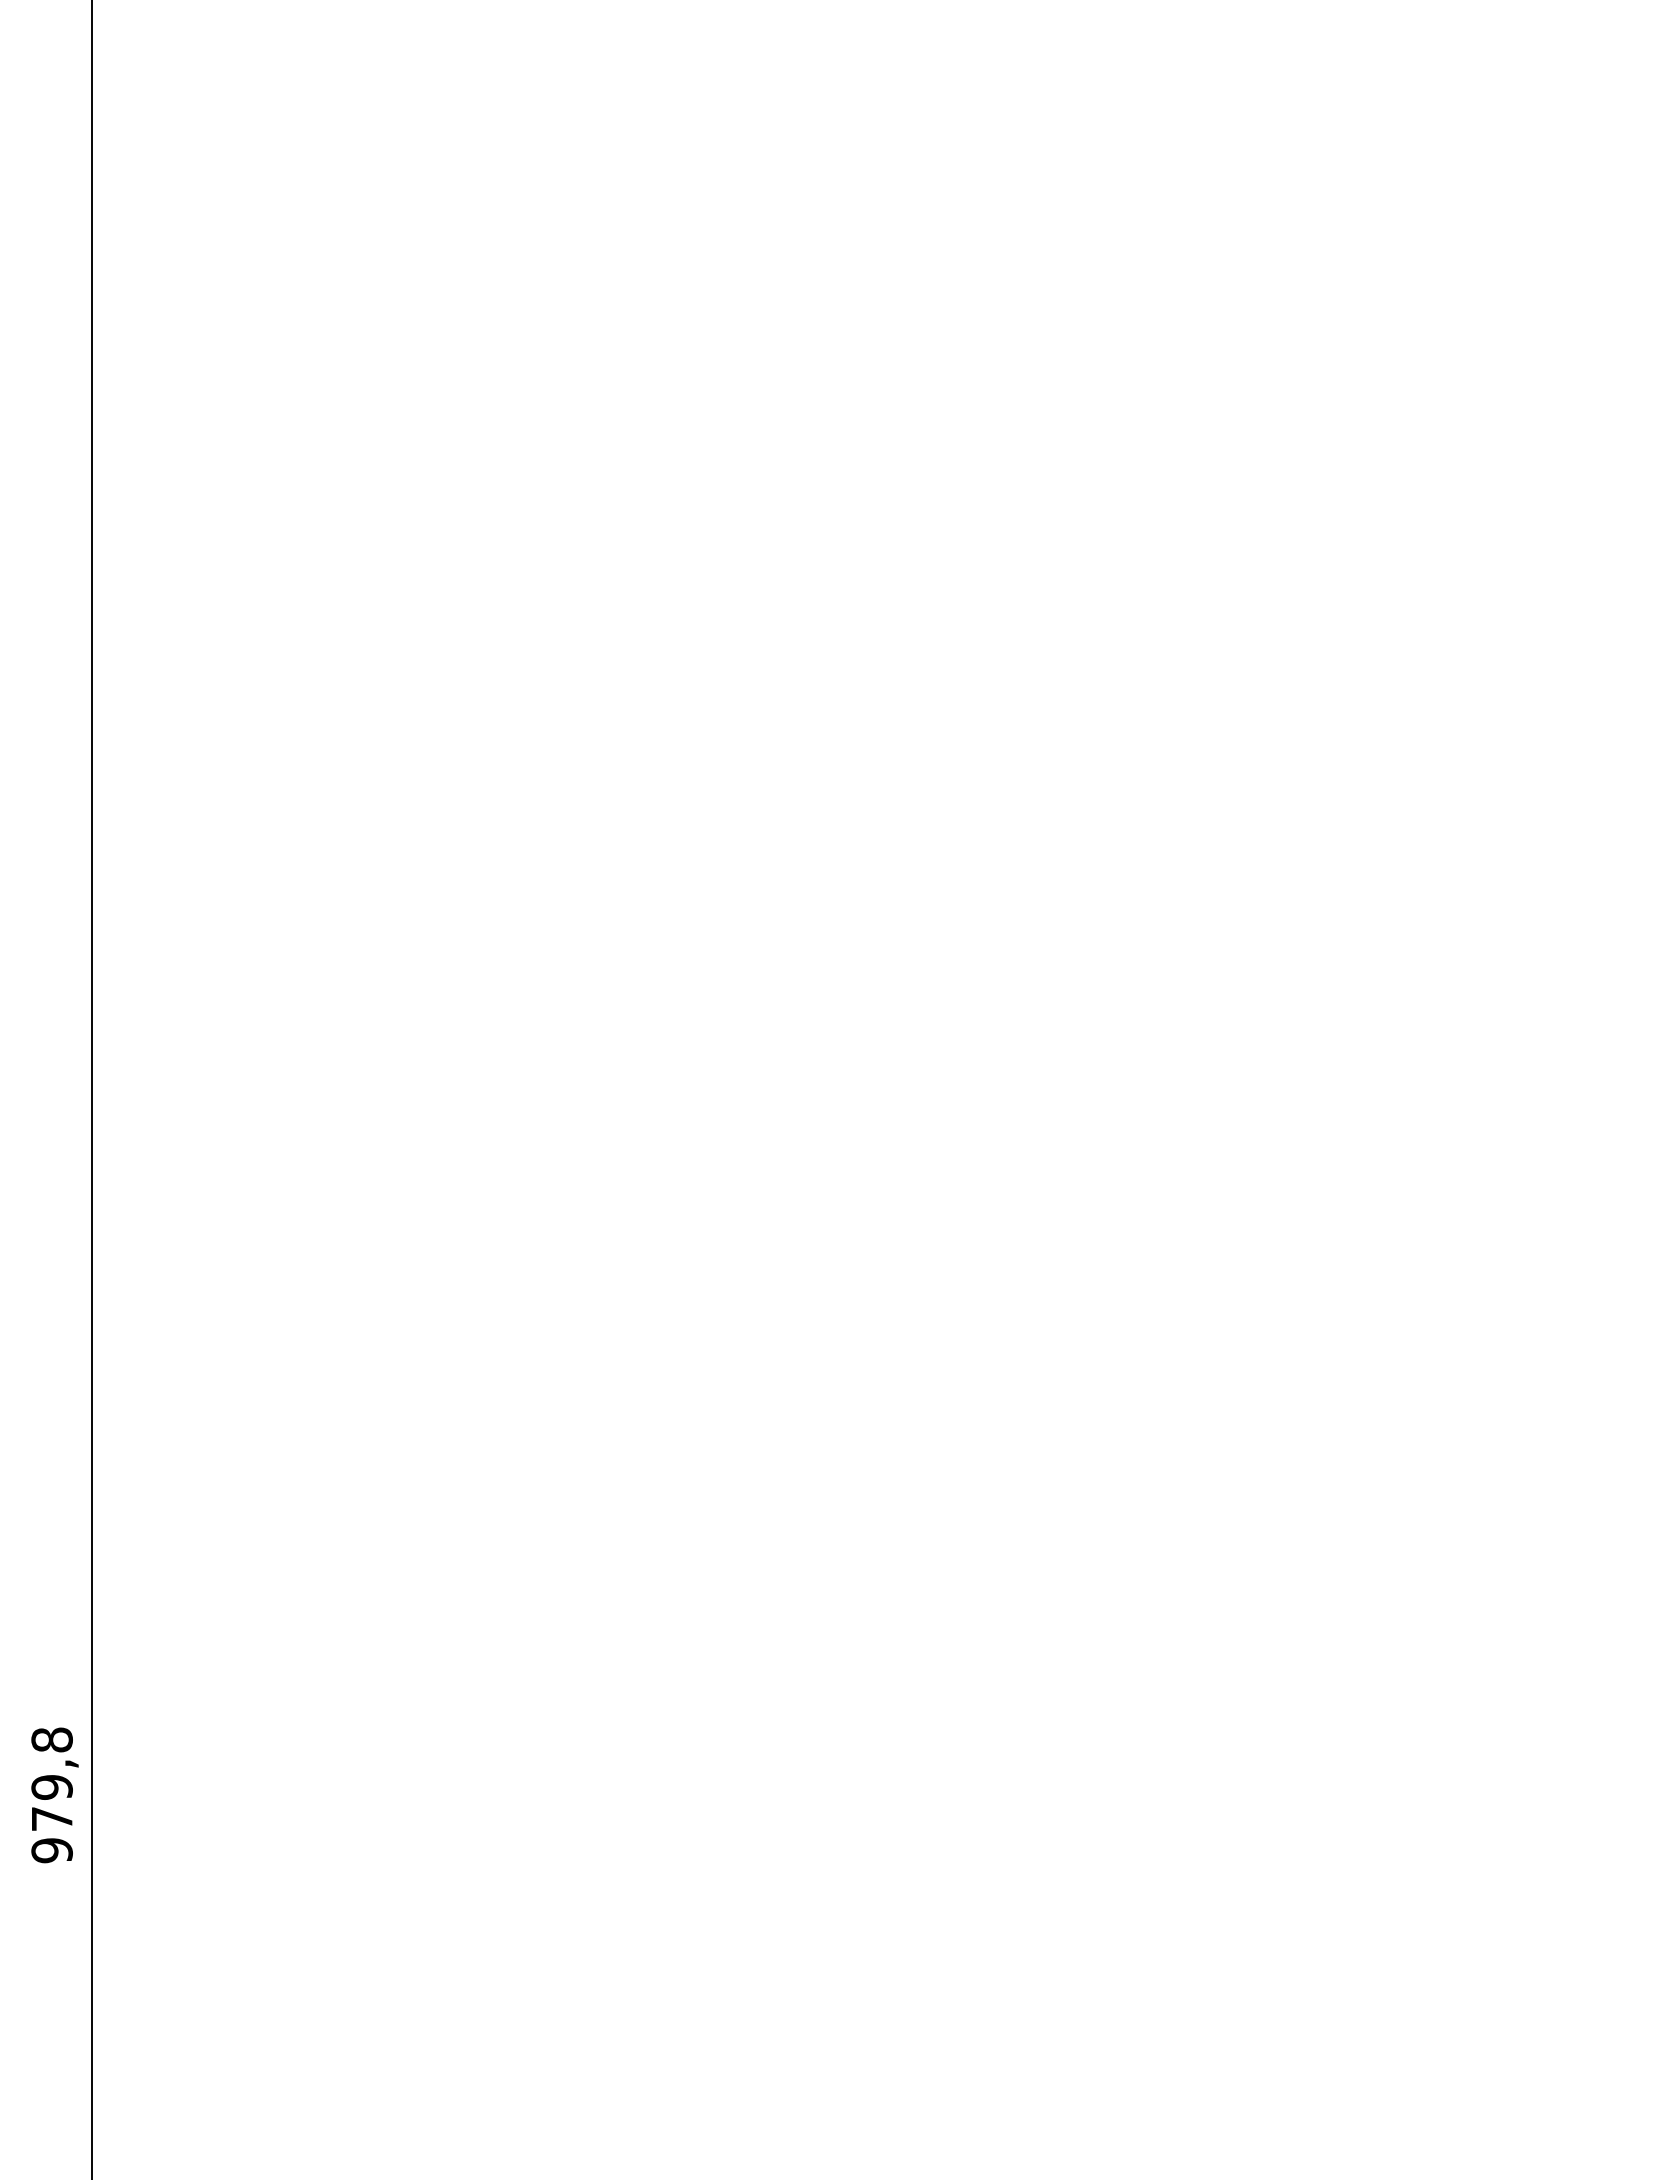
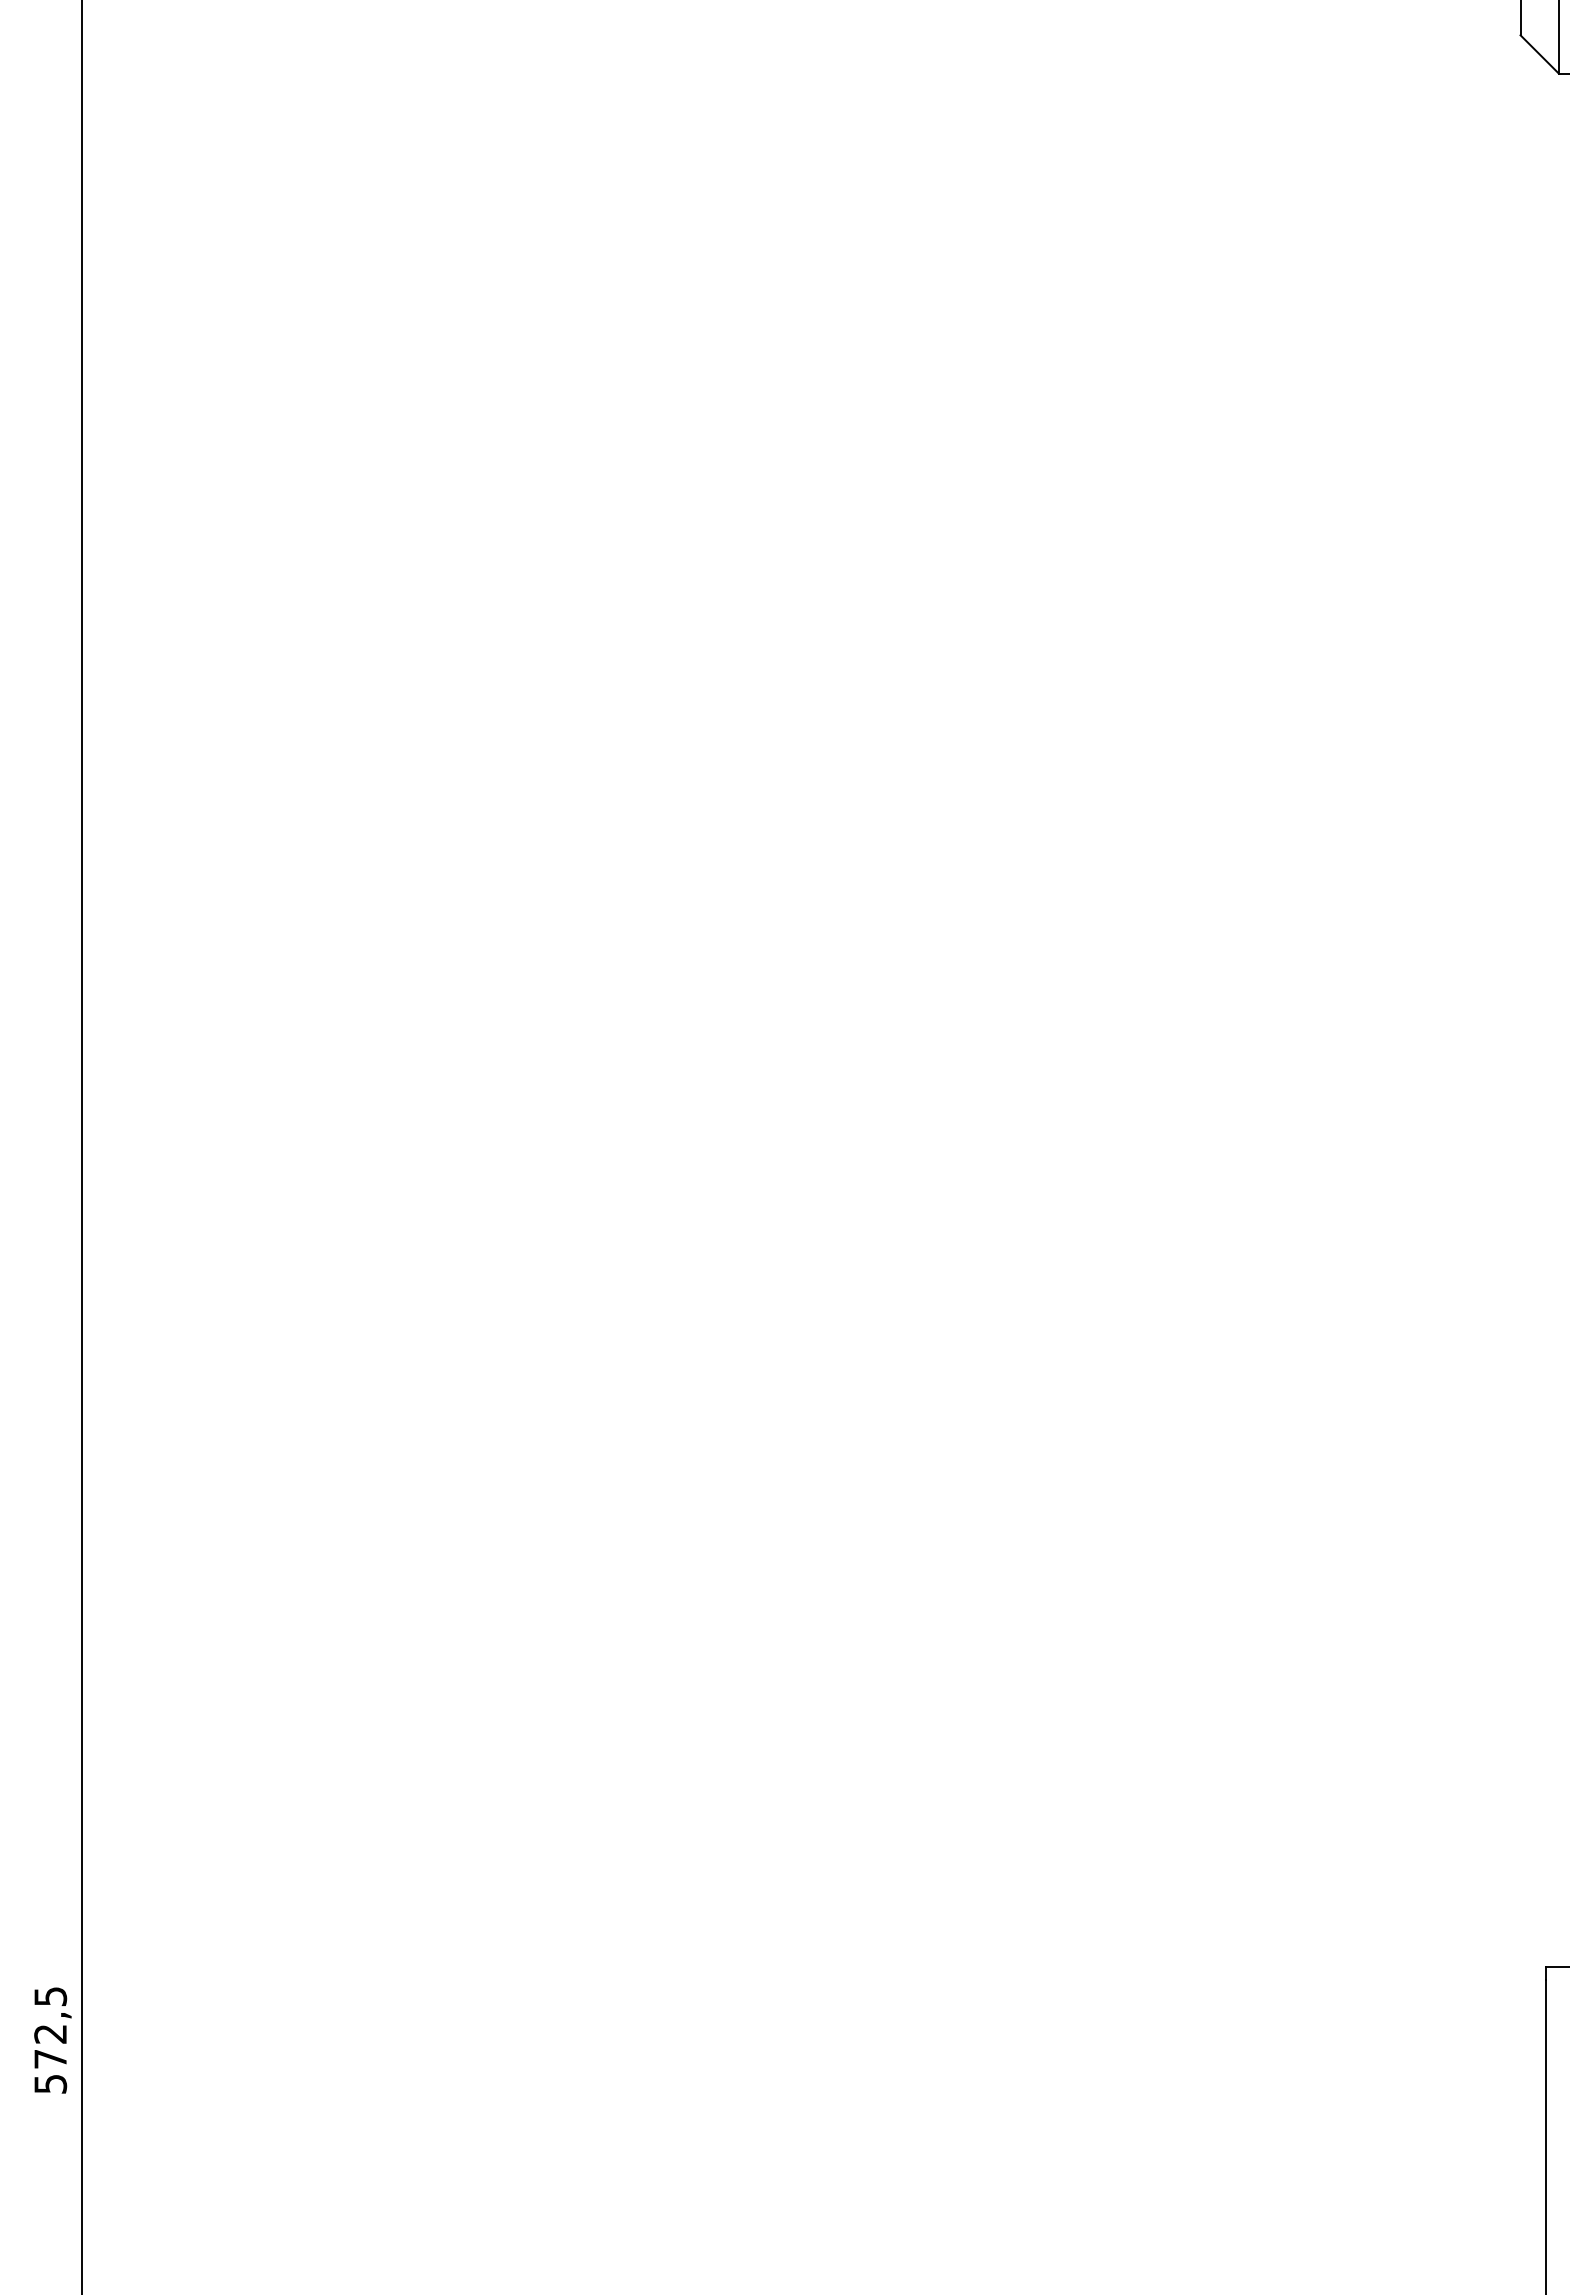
text: (51, 1795) -> (50, 2040), 979,8 -> 572,5

